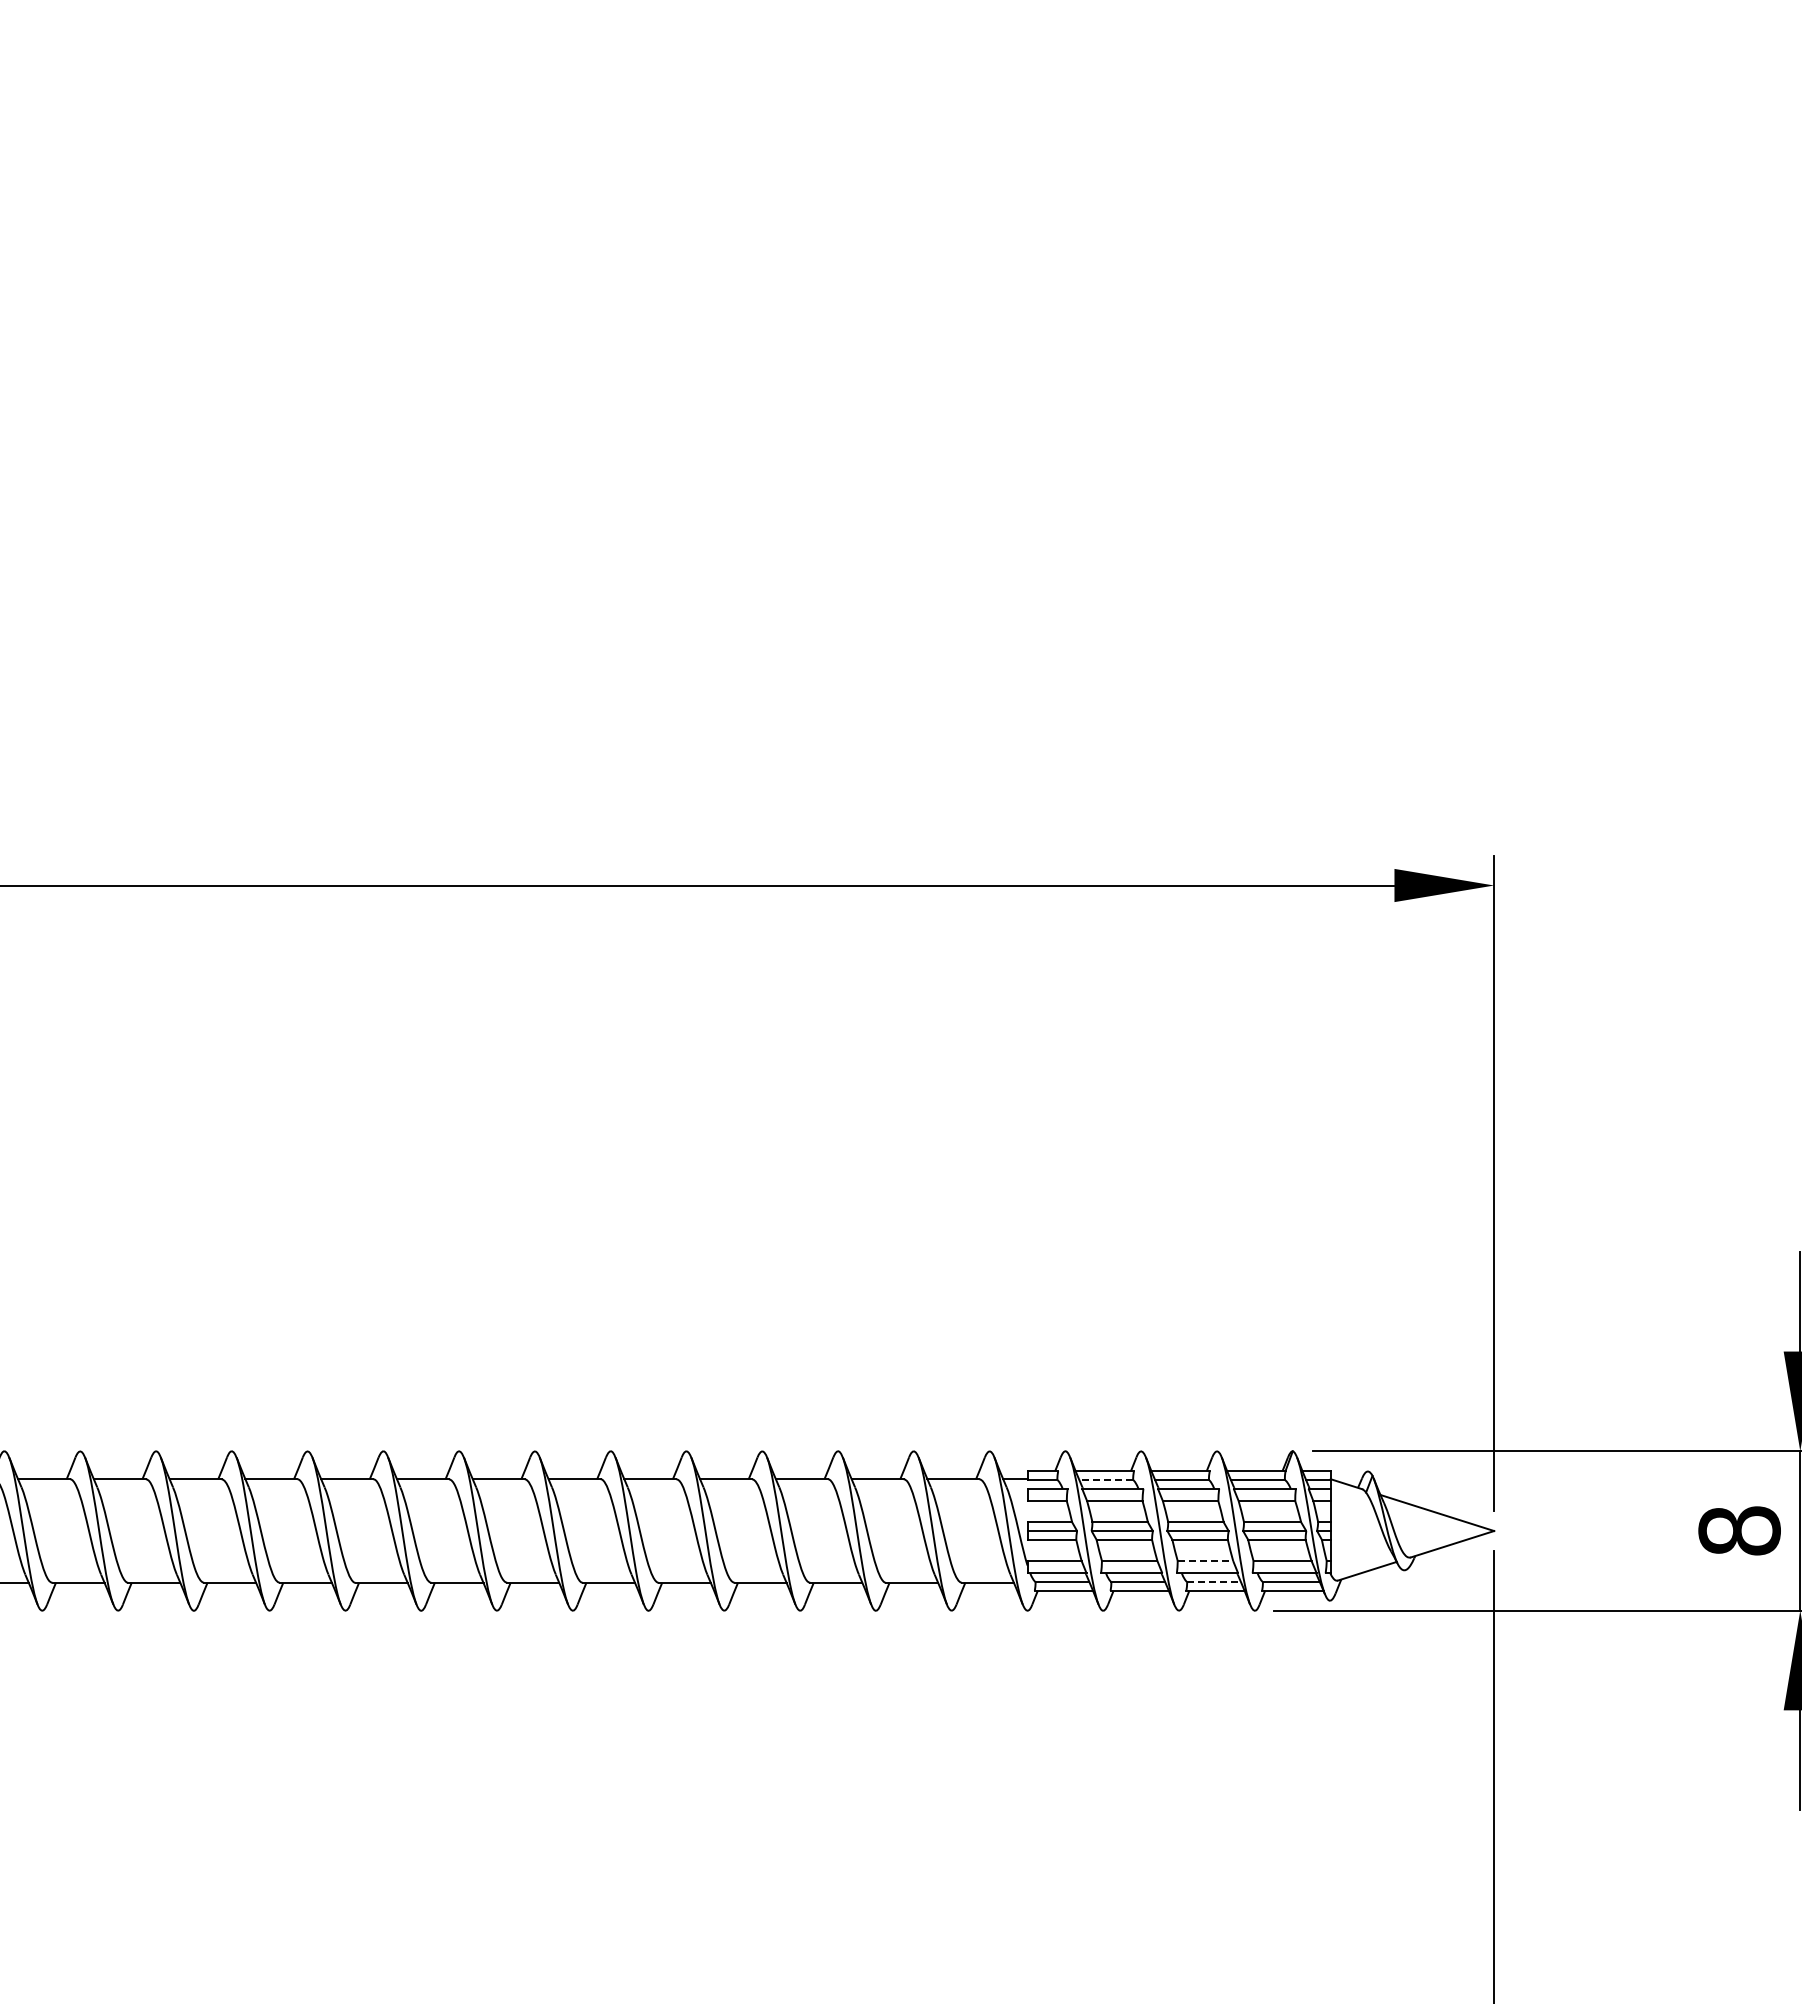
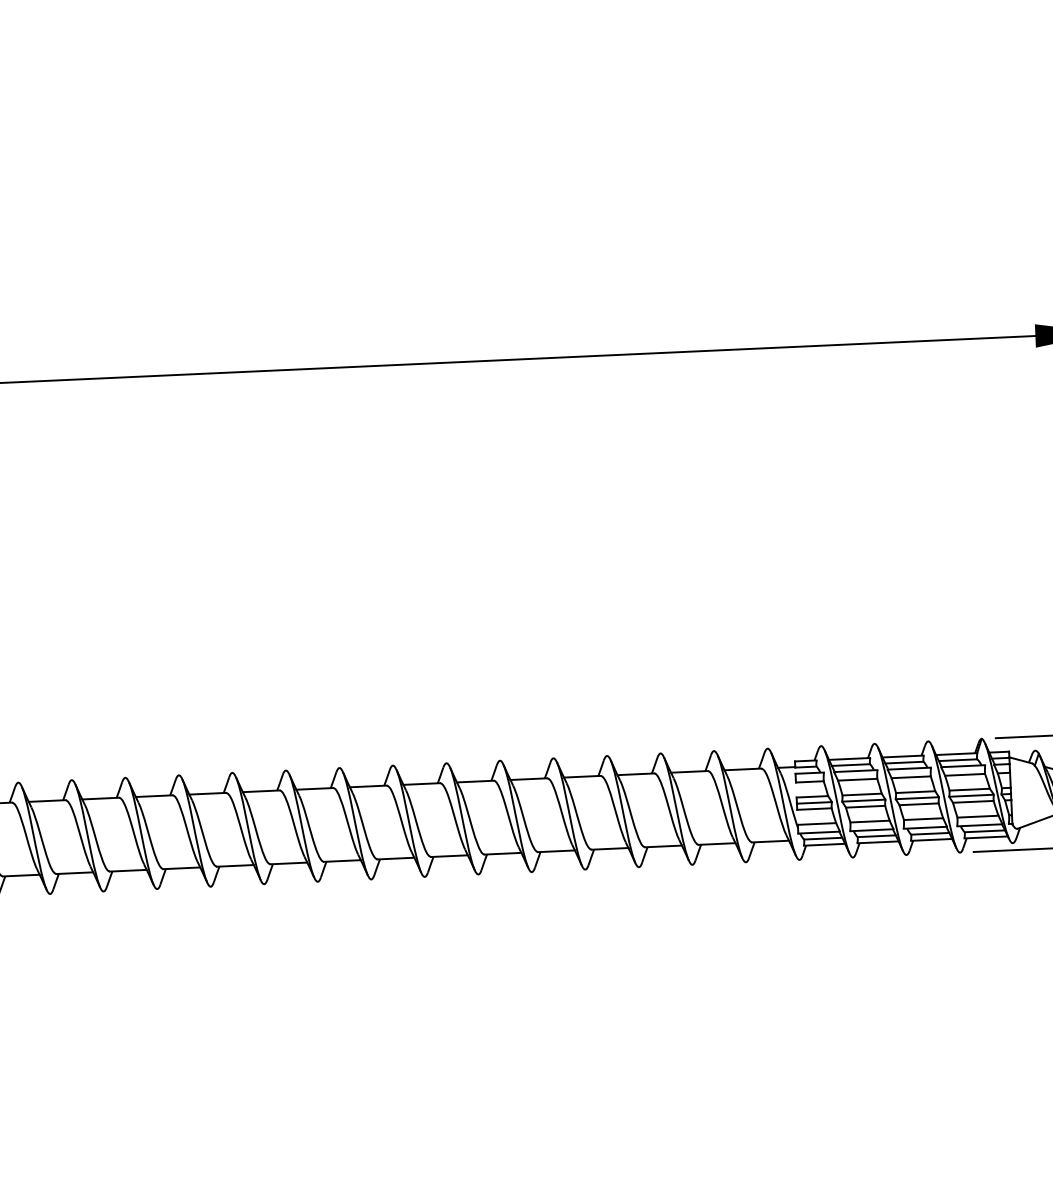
line: (1106, 1479) -> (851, 764), dashed -> solid
line: (1205, 1561) -> (923, 819), dashed -> solid
line: (1214, 1582) -> (930, 834), dashed -> solid

